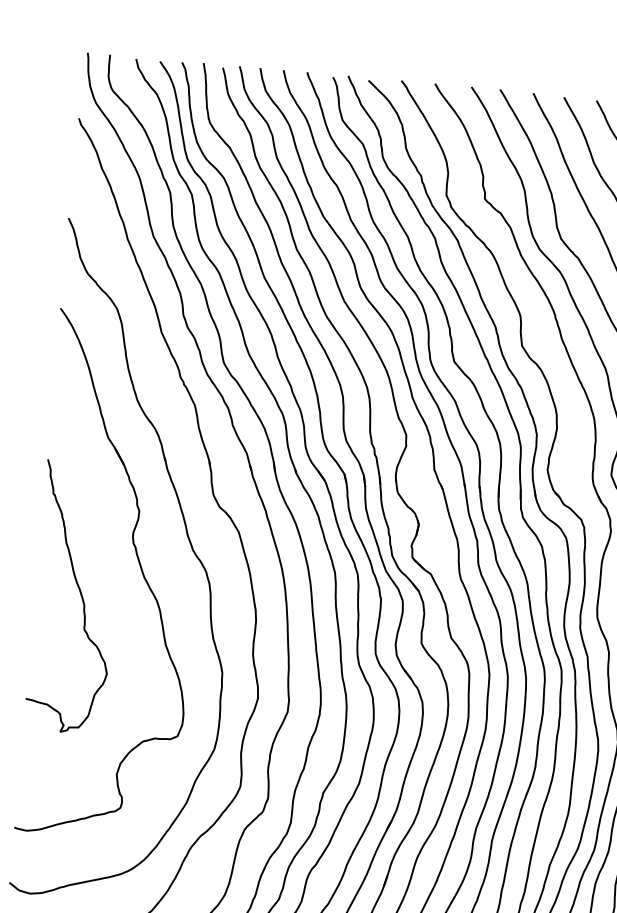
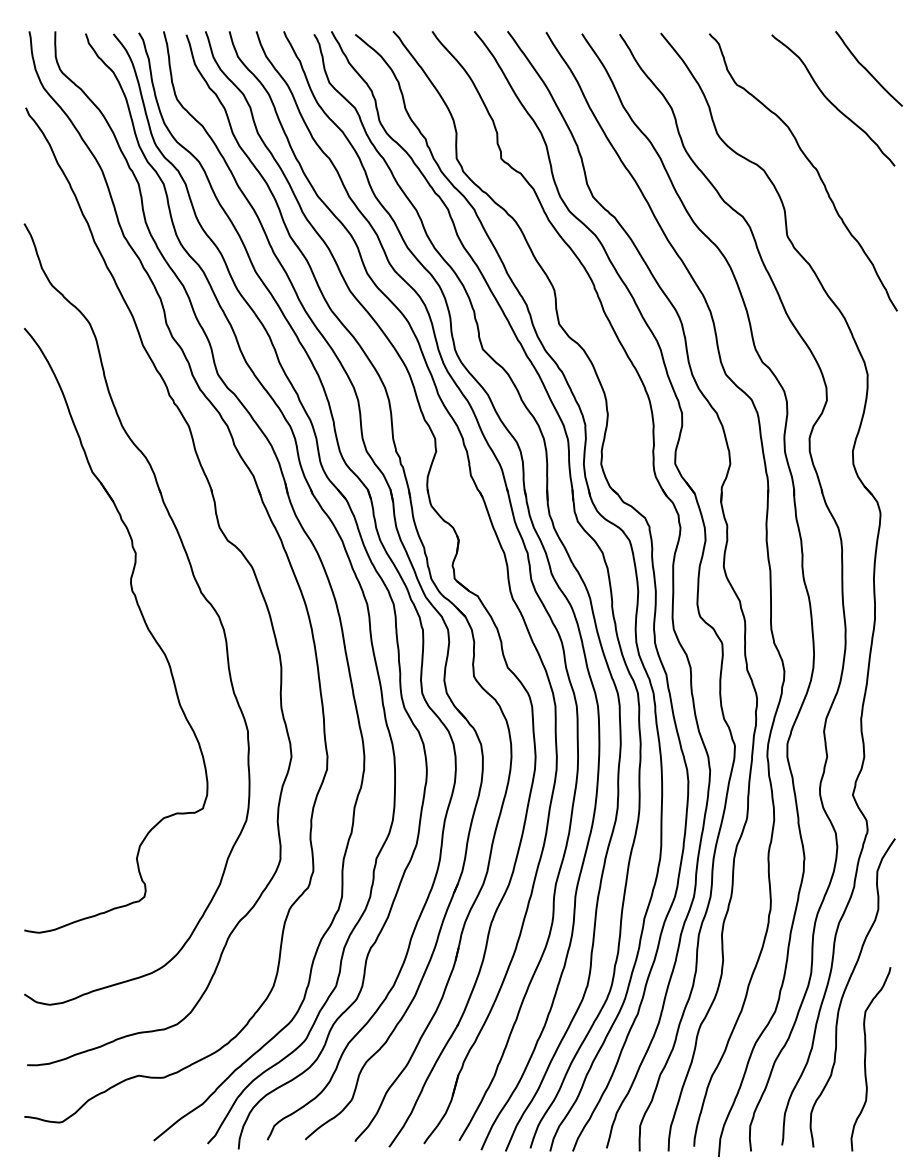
curve: (80, 594) -> (76, 655), removed

